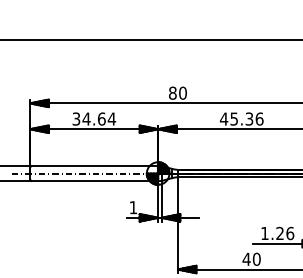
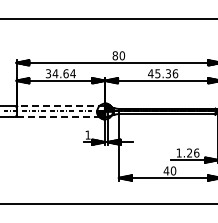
line: (95, 166) -> (61, 106), solid -> dashed
line: (95, 180) -> (61, 116), solid -> dashed

